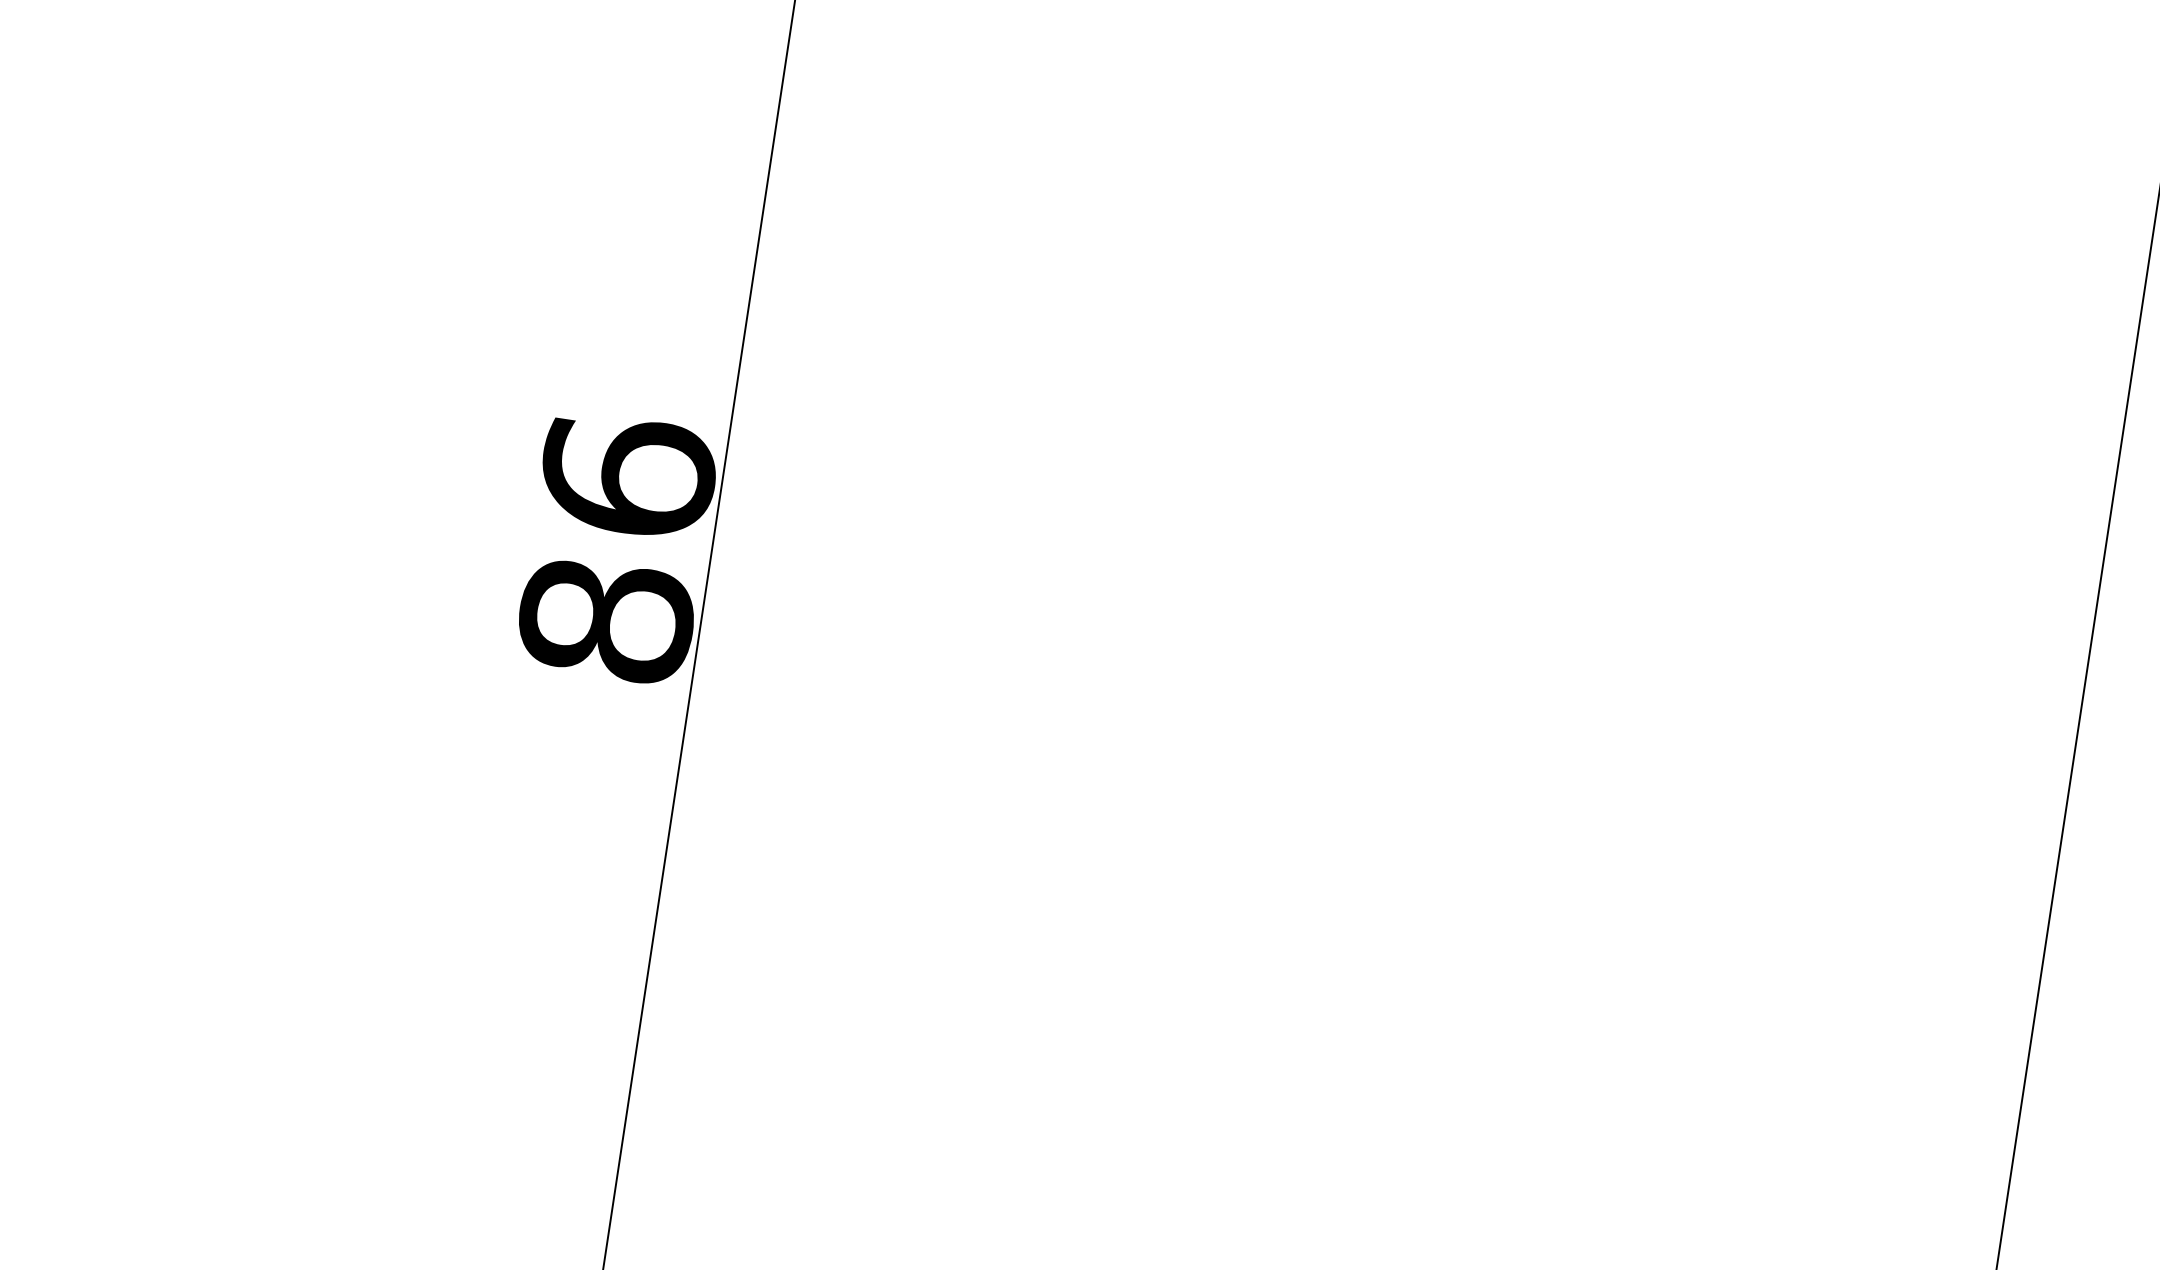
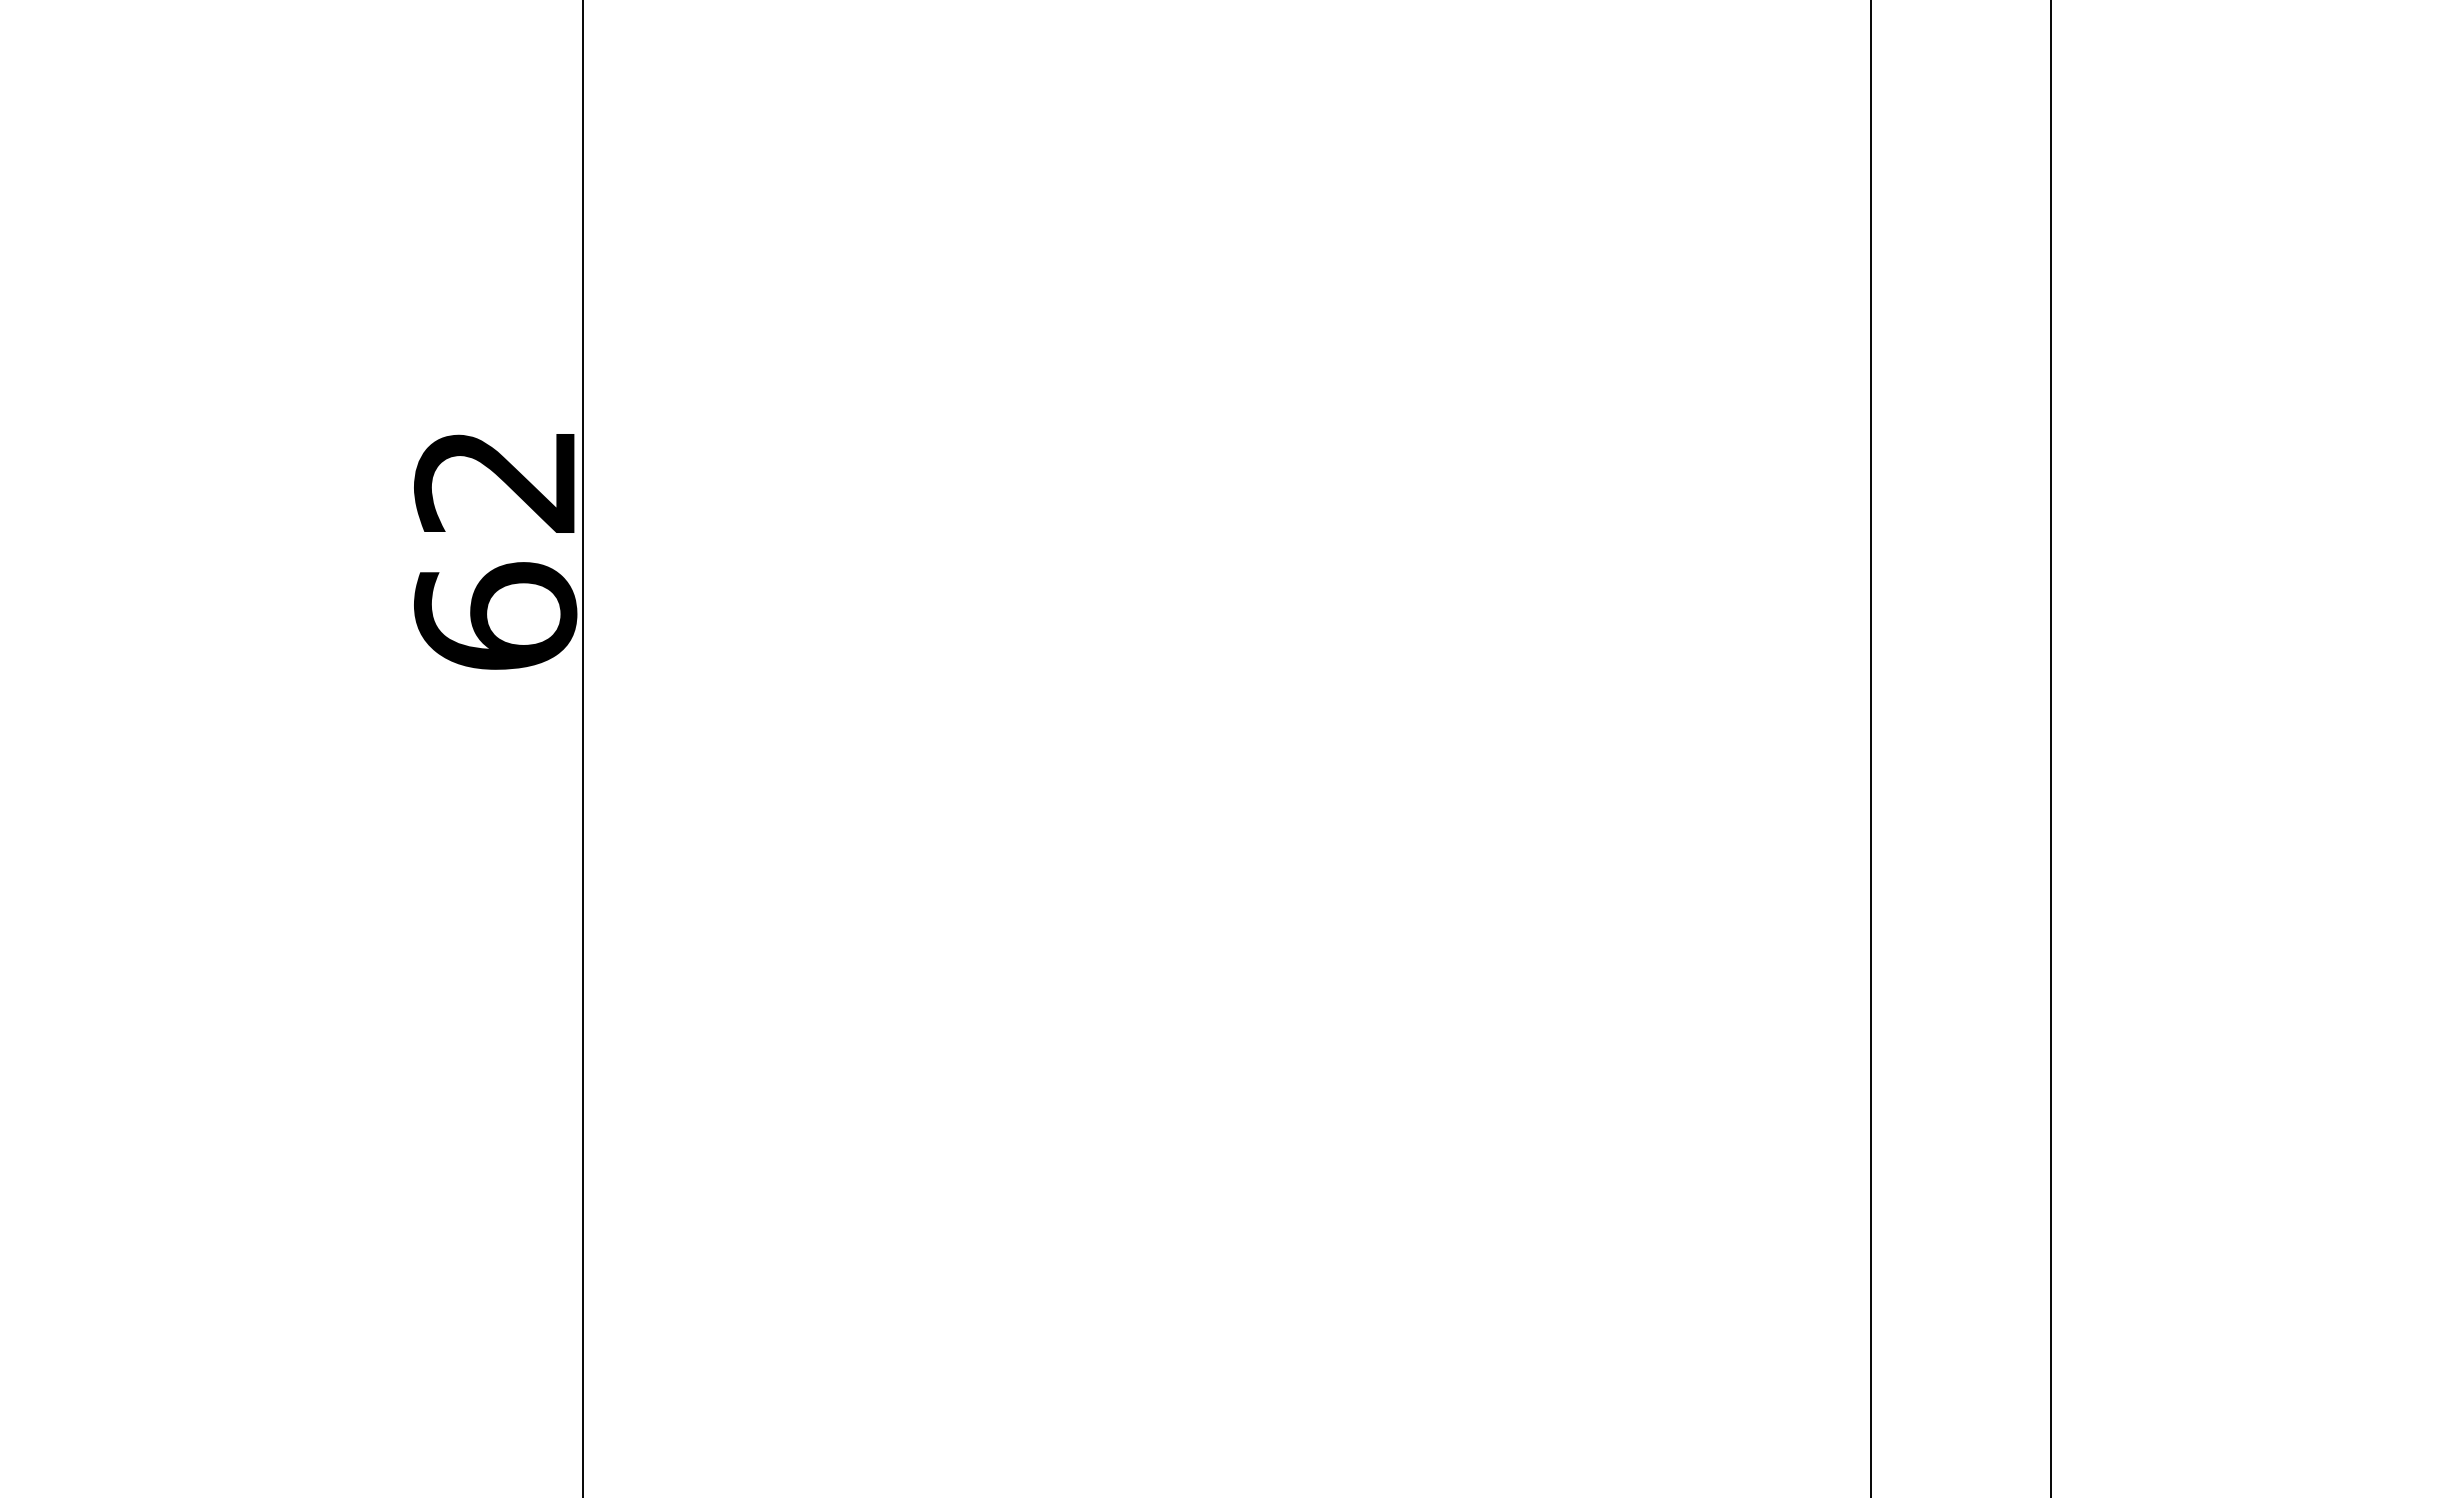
text: (617, 548) -> (495, 548), 86 -> 62

